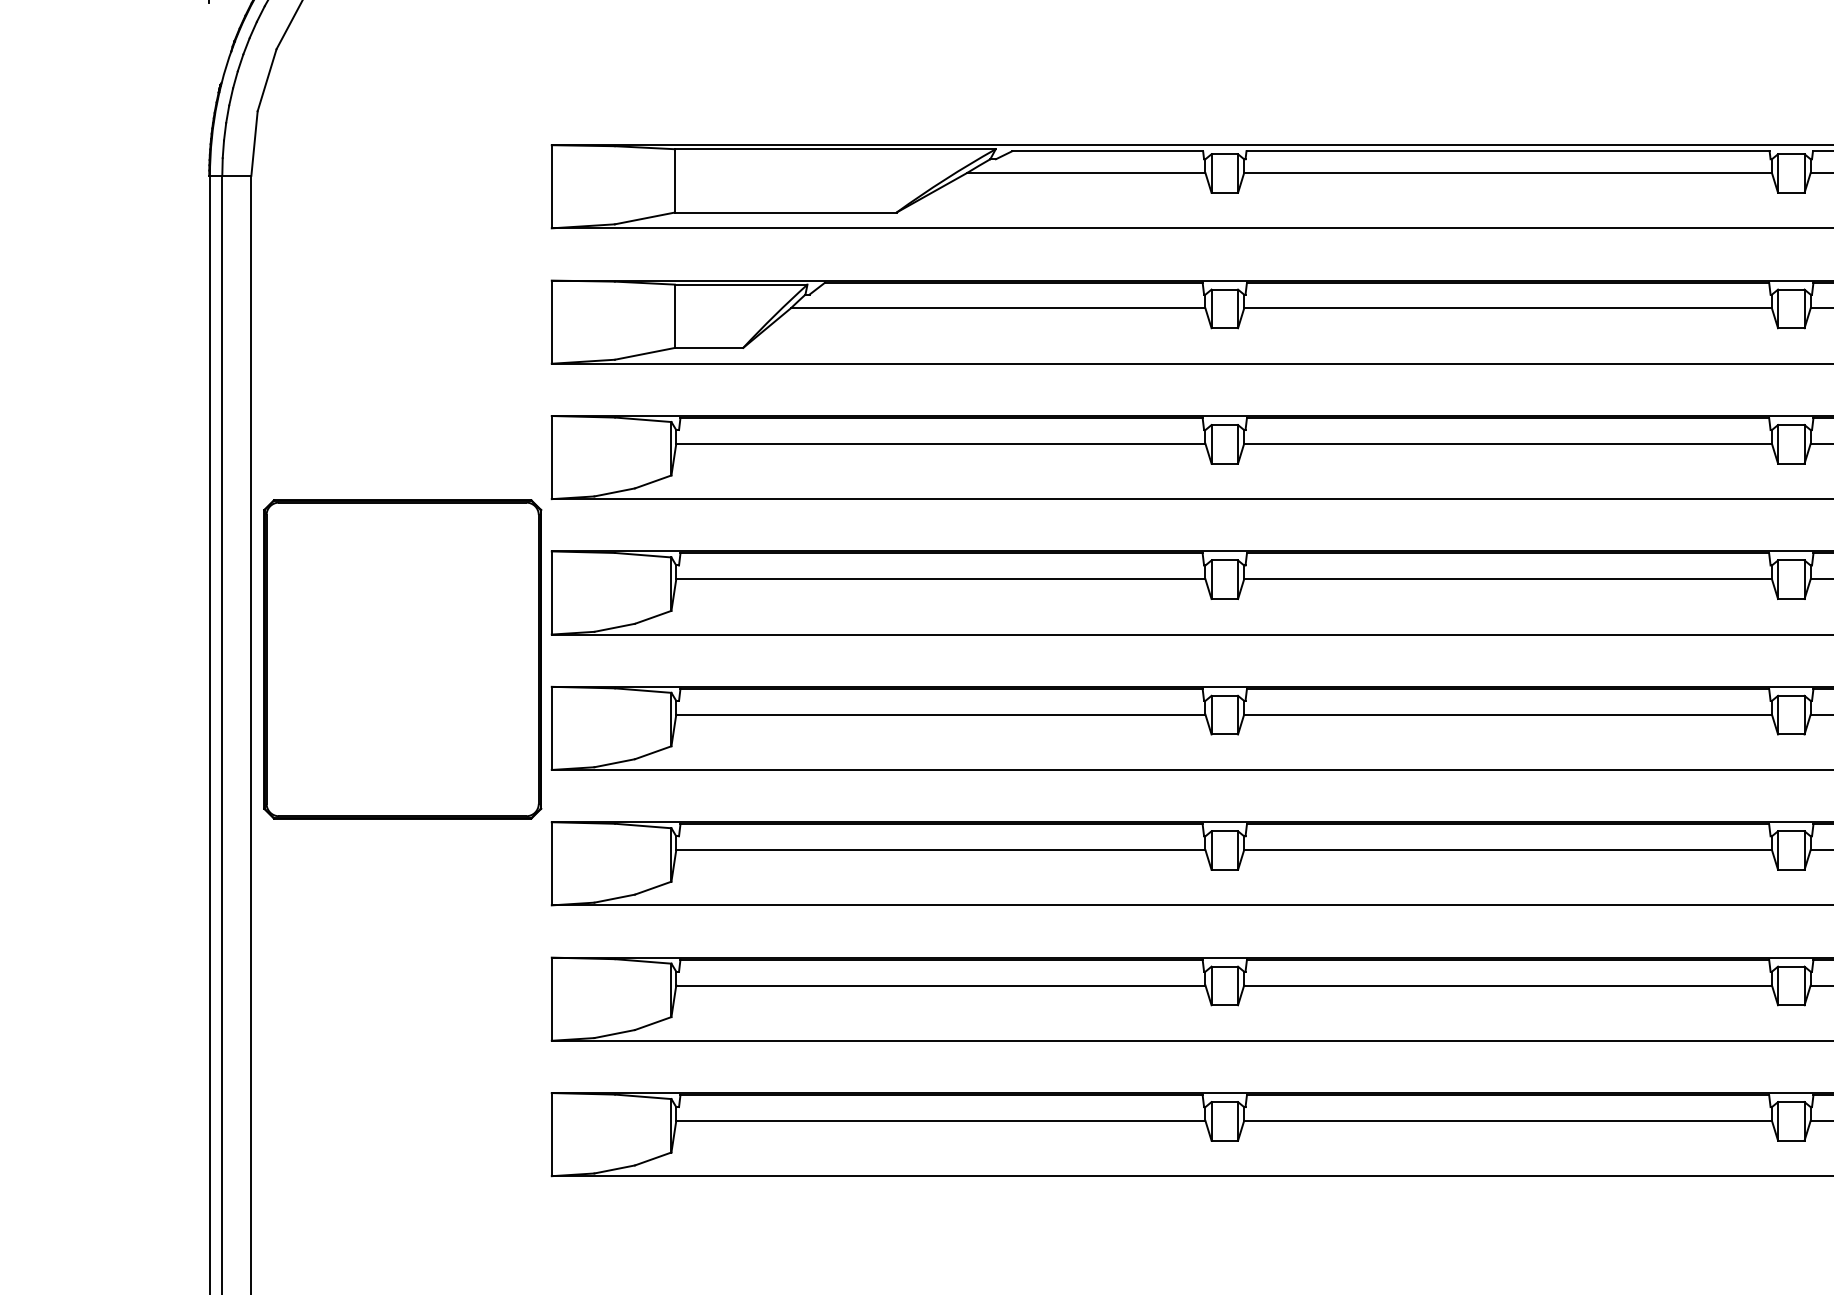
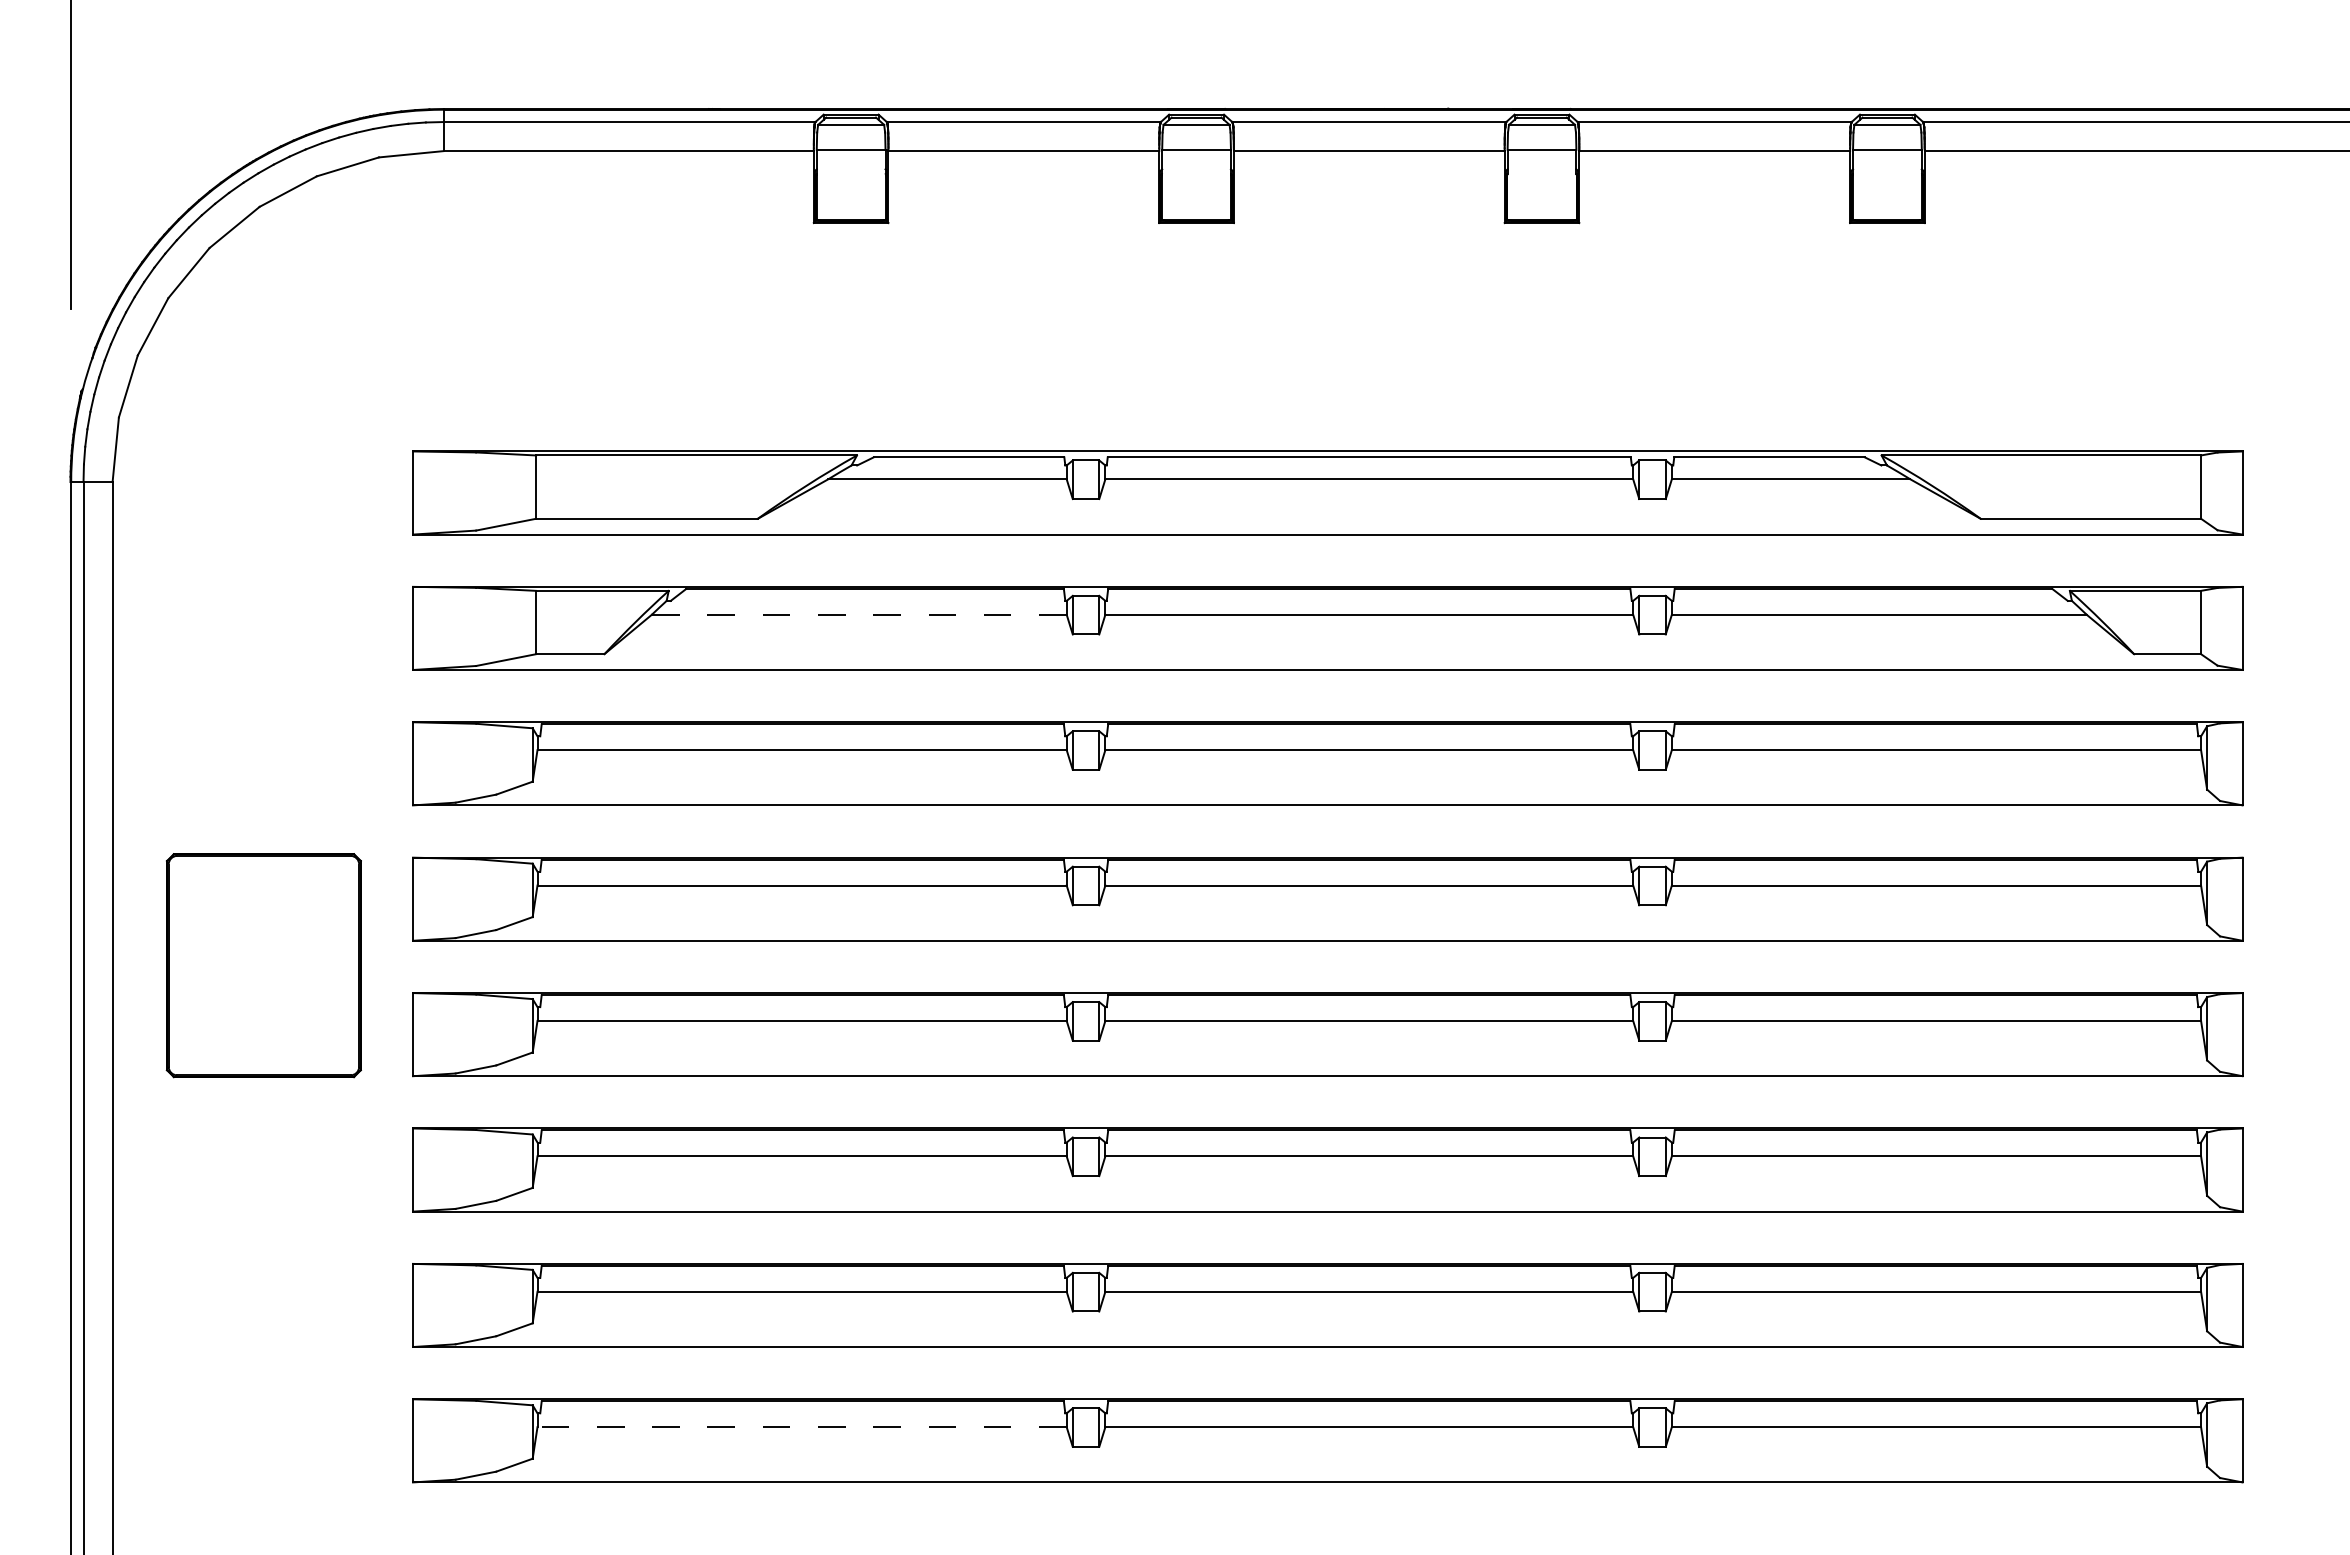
line: (997, 308) -> (858, 614), solid -> dashed
part: (402, 659) -> (263, 965), size x0.7
line: (941, 1121) -> (802, 1427), solid -> dashed

